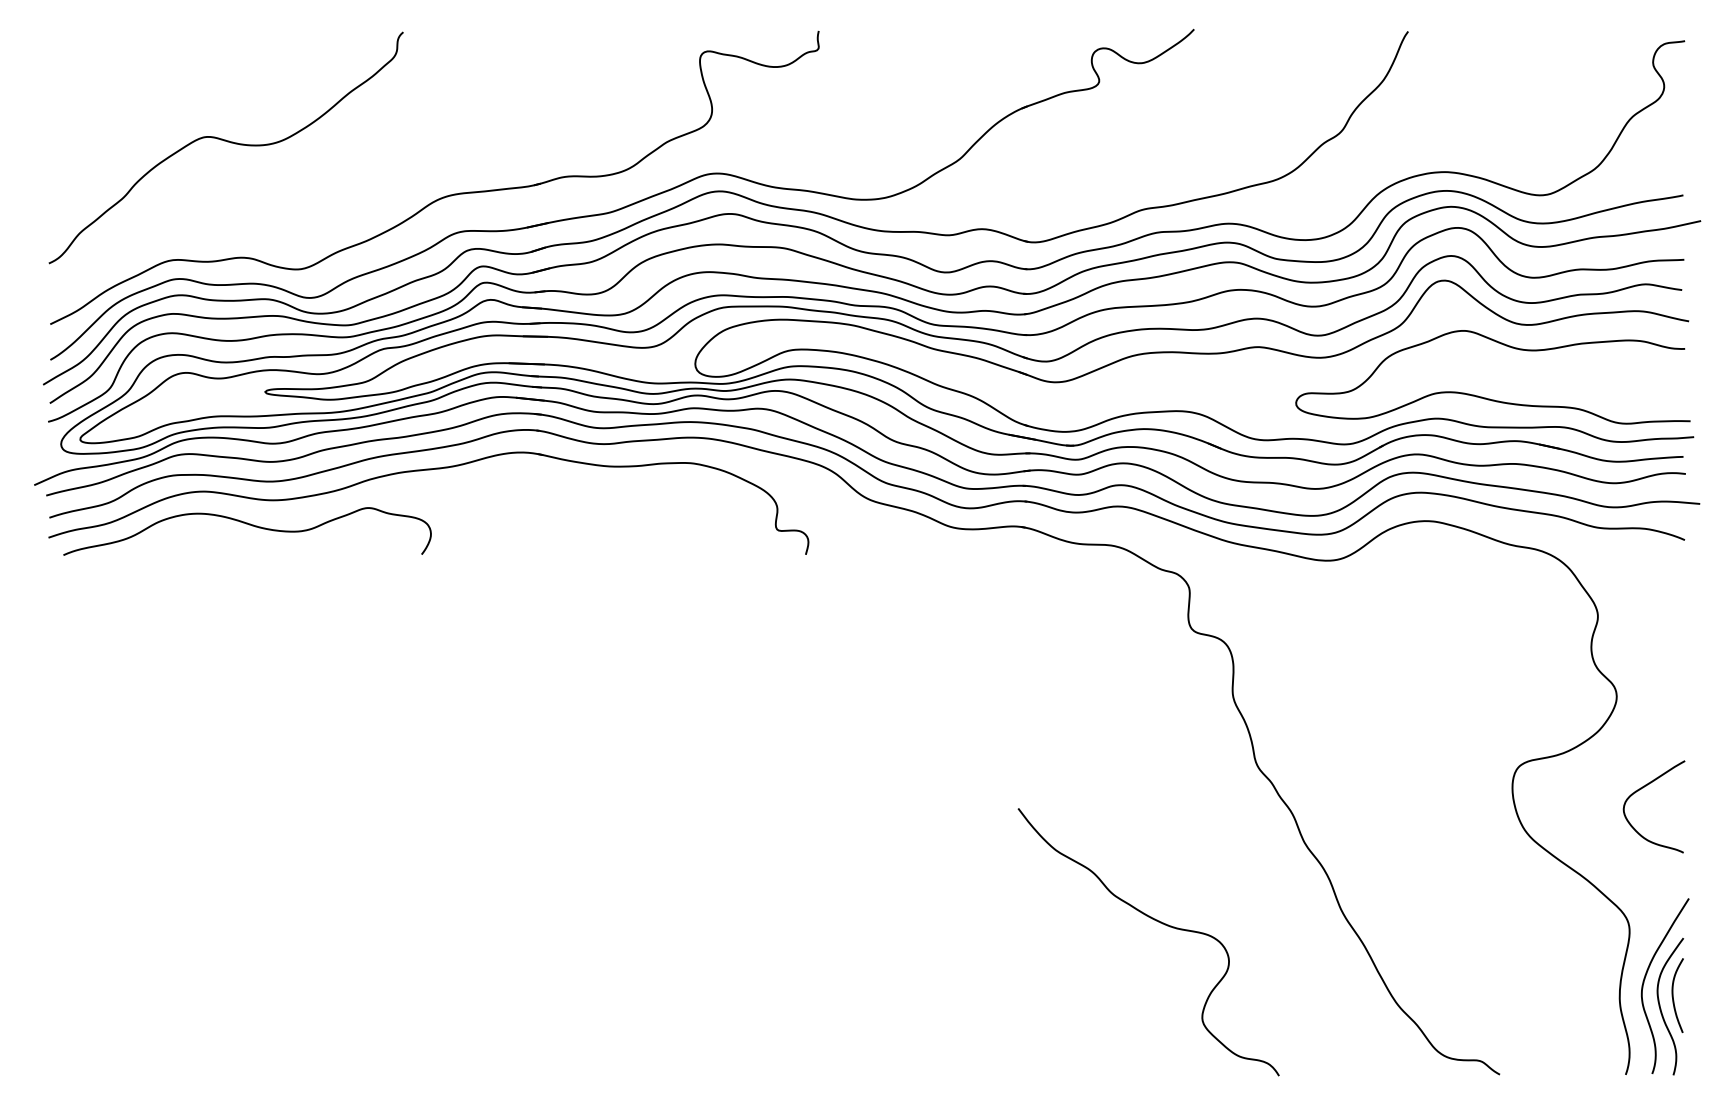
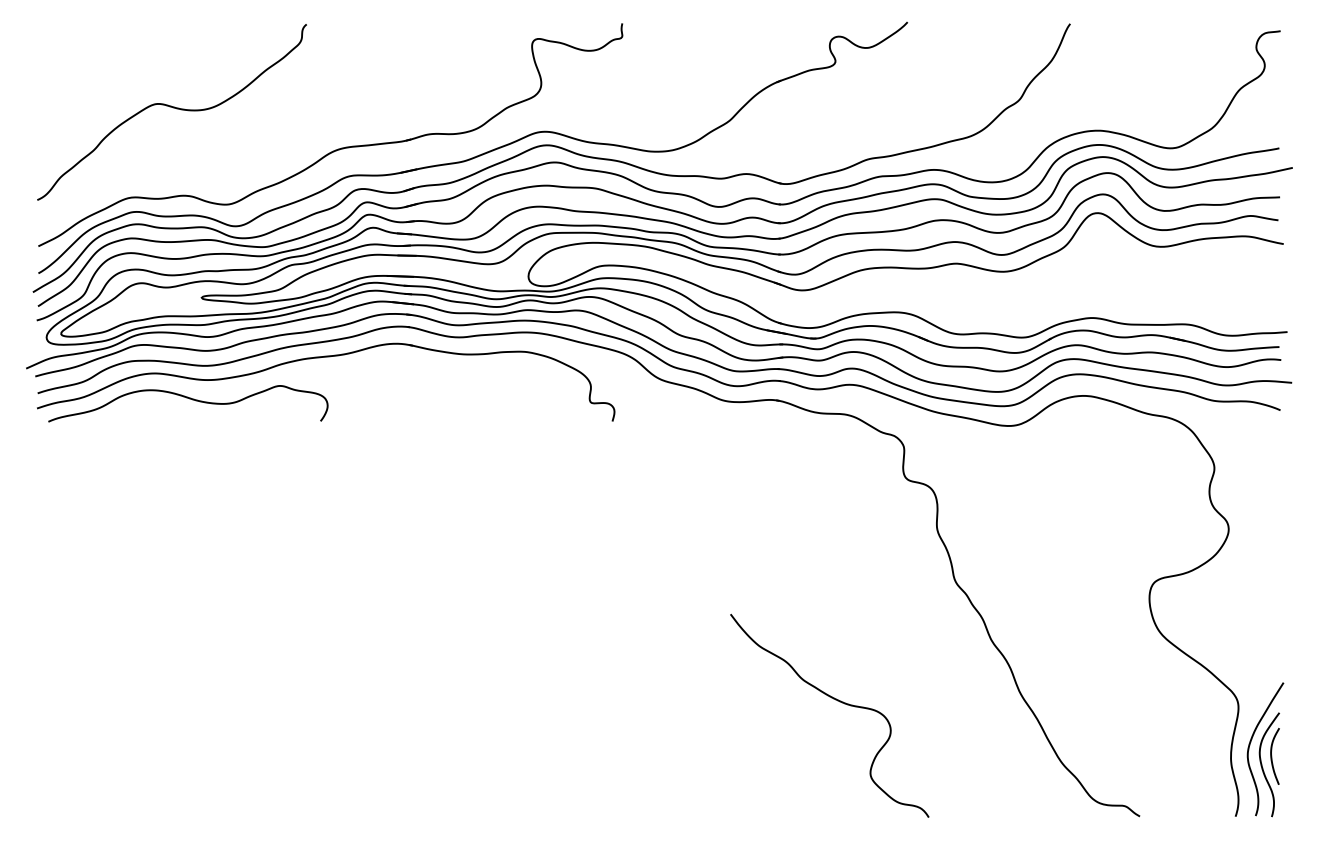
curve: (1486, 397) -> (1129, 301), removed
curve: (1643, 788) -> (1249, 599), removed
curve: (1158, 922) -> (837, 700), moved

